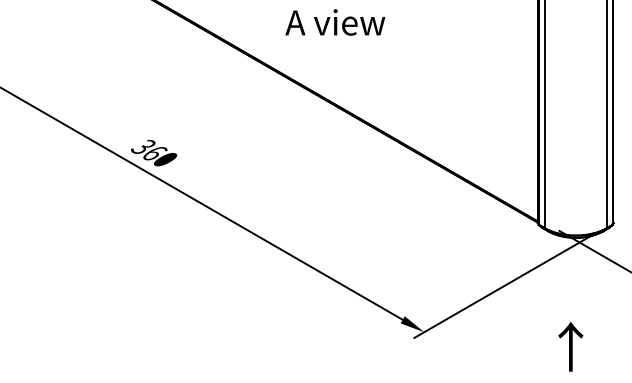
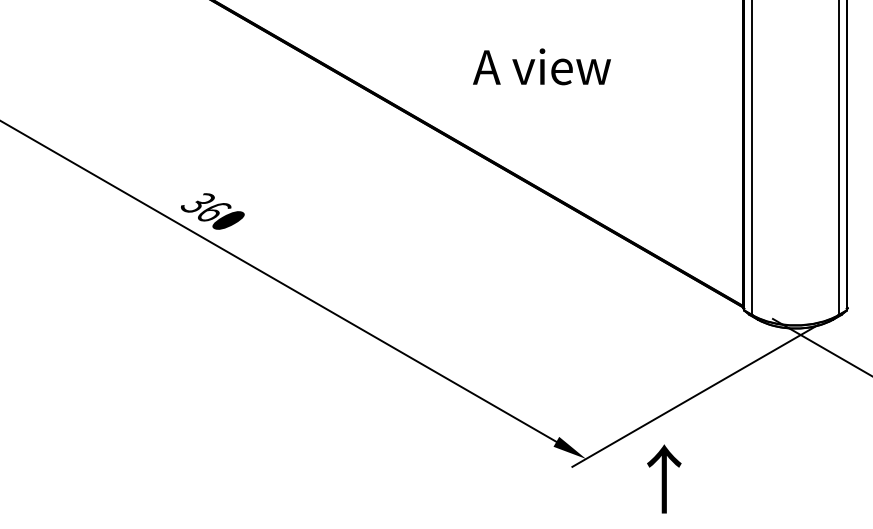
text: (335, 22) -> (542, 66), moved
text: (570, 346) -> (663, 478), moved

